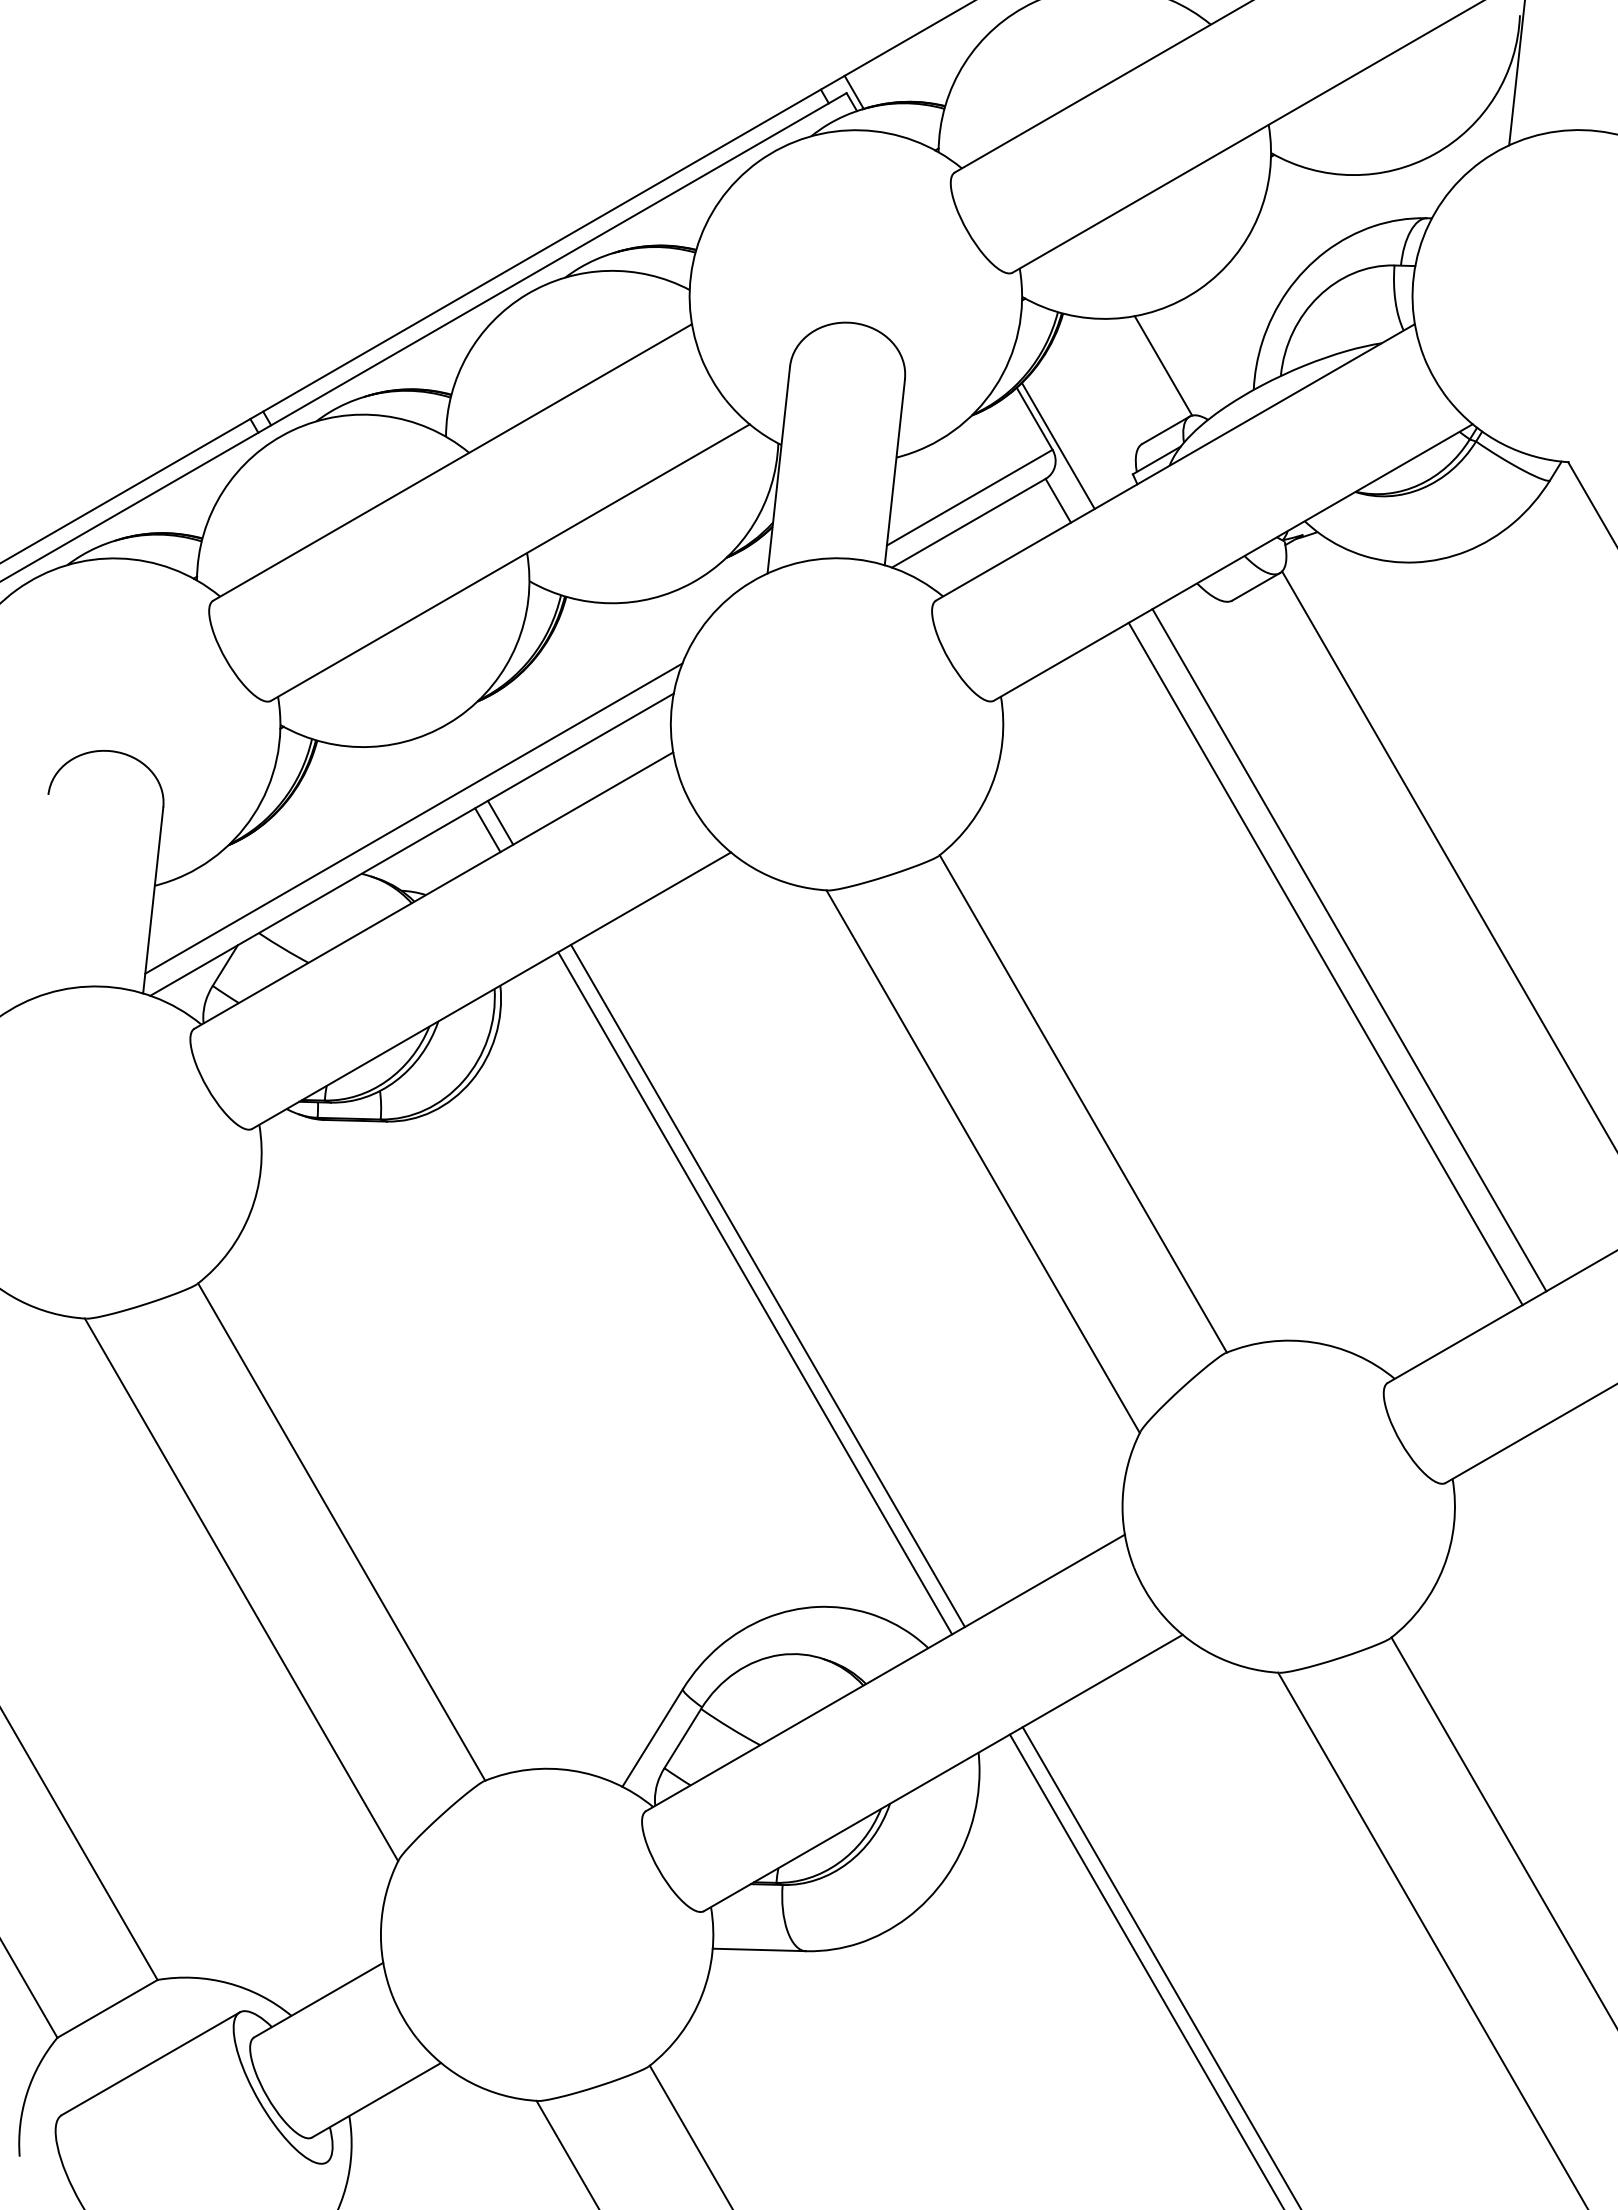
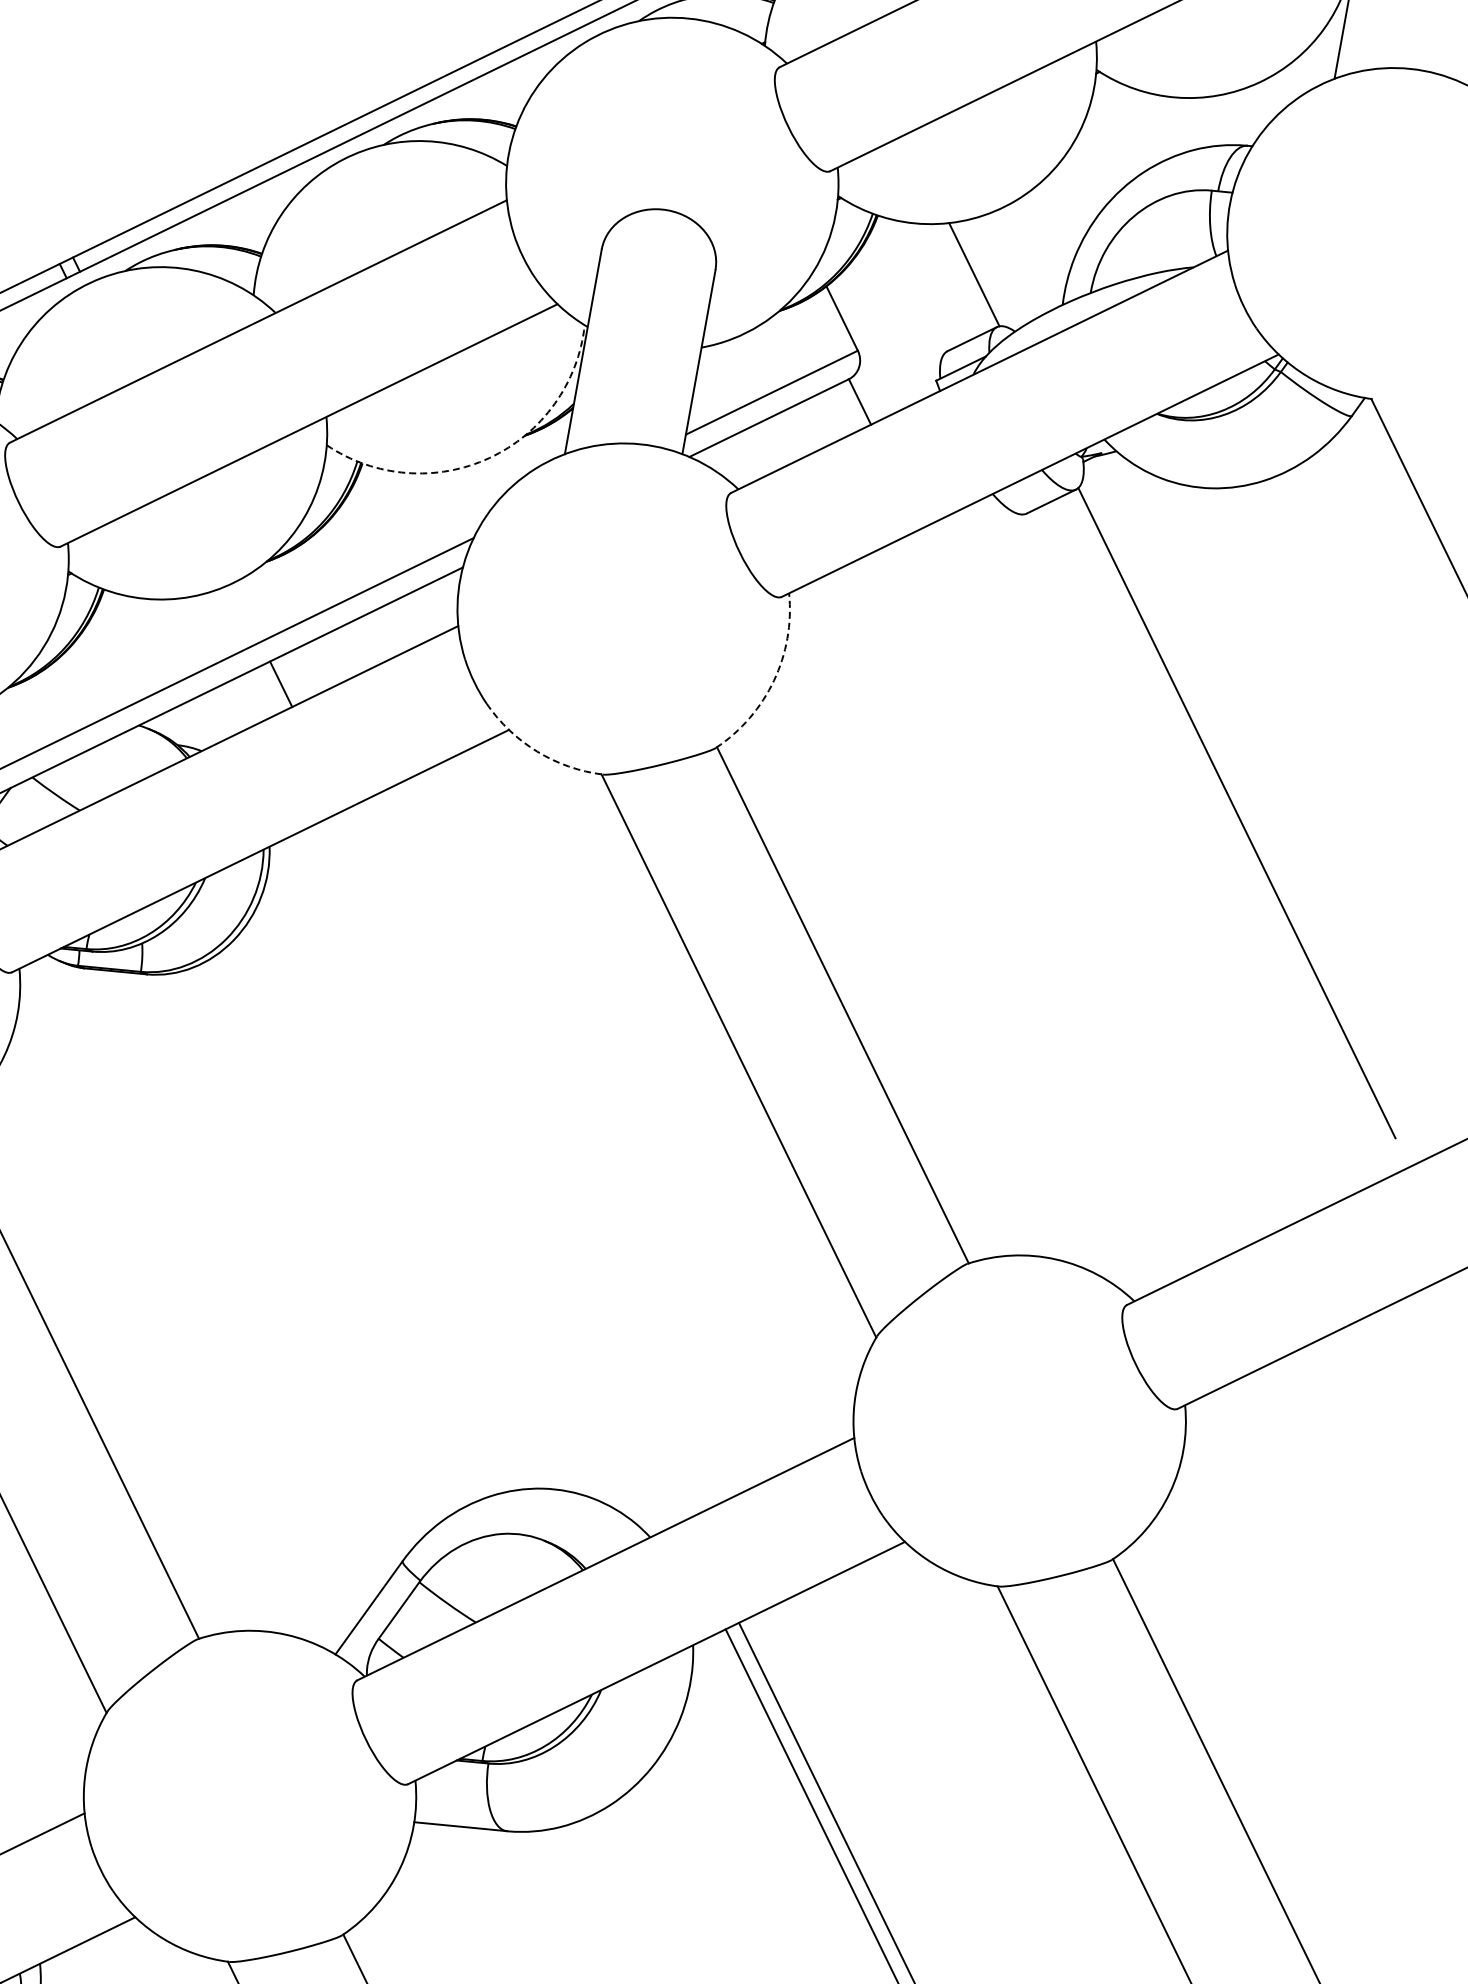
line: (1057, 445) -> (863, 346), removed
arc: (692, 582) -> (489, 457), solid -> dashed
arc: (991, 784) -> (773, 680), solid -> dashed
line: (487, 830) -> (267, 691), removed
arc: (760, 872) -> (536, 751), solid -> dashed
line: (1349, 950) -> (1119, 870), removed
line: (1325, 963) -> (1094, 882), removed
line: (767, 1285) -> (515, 1164), removed
line: (755, 1293) -> (502, 1171), removed

